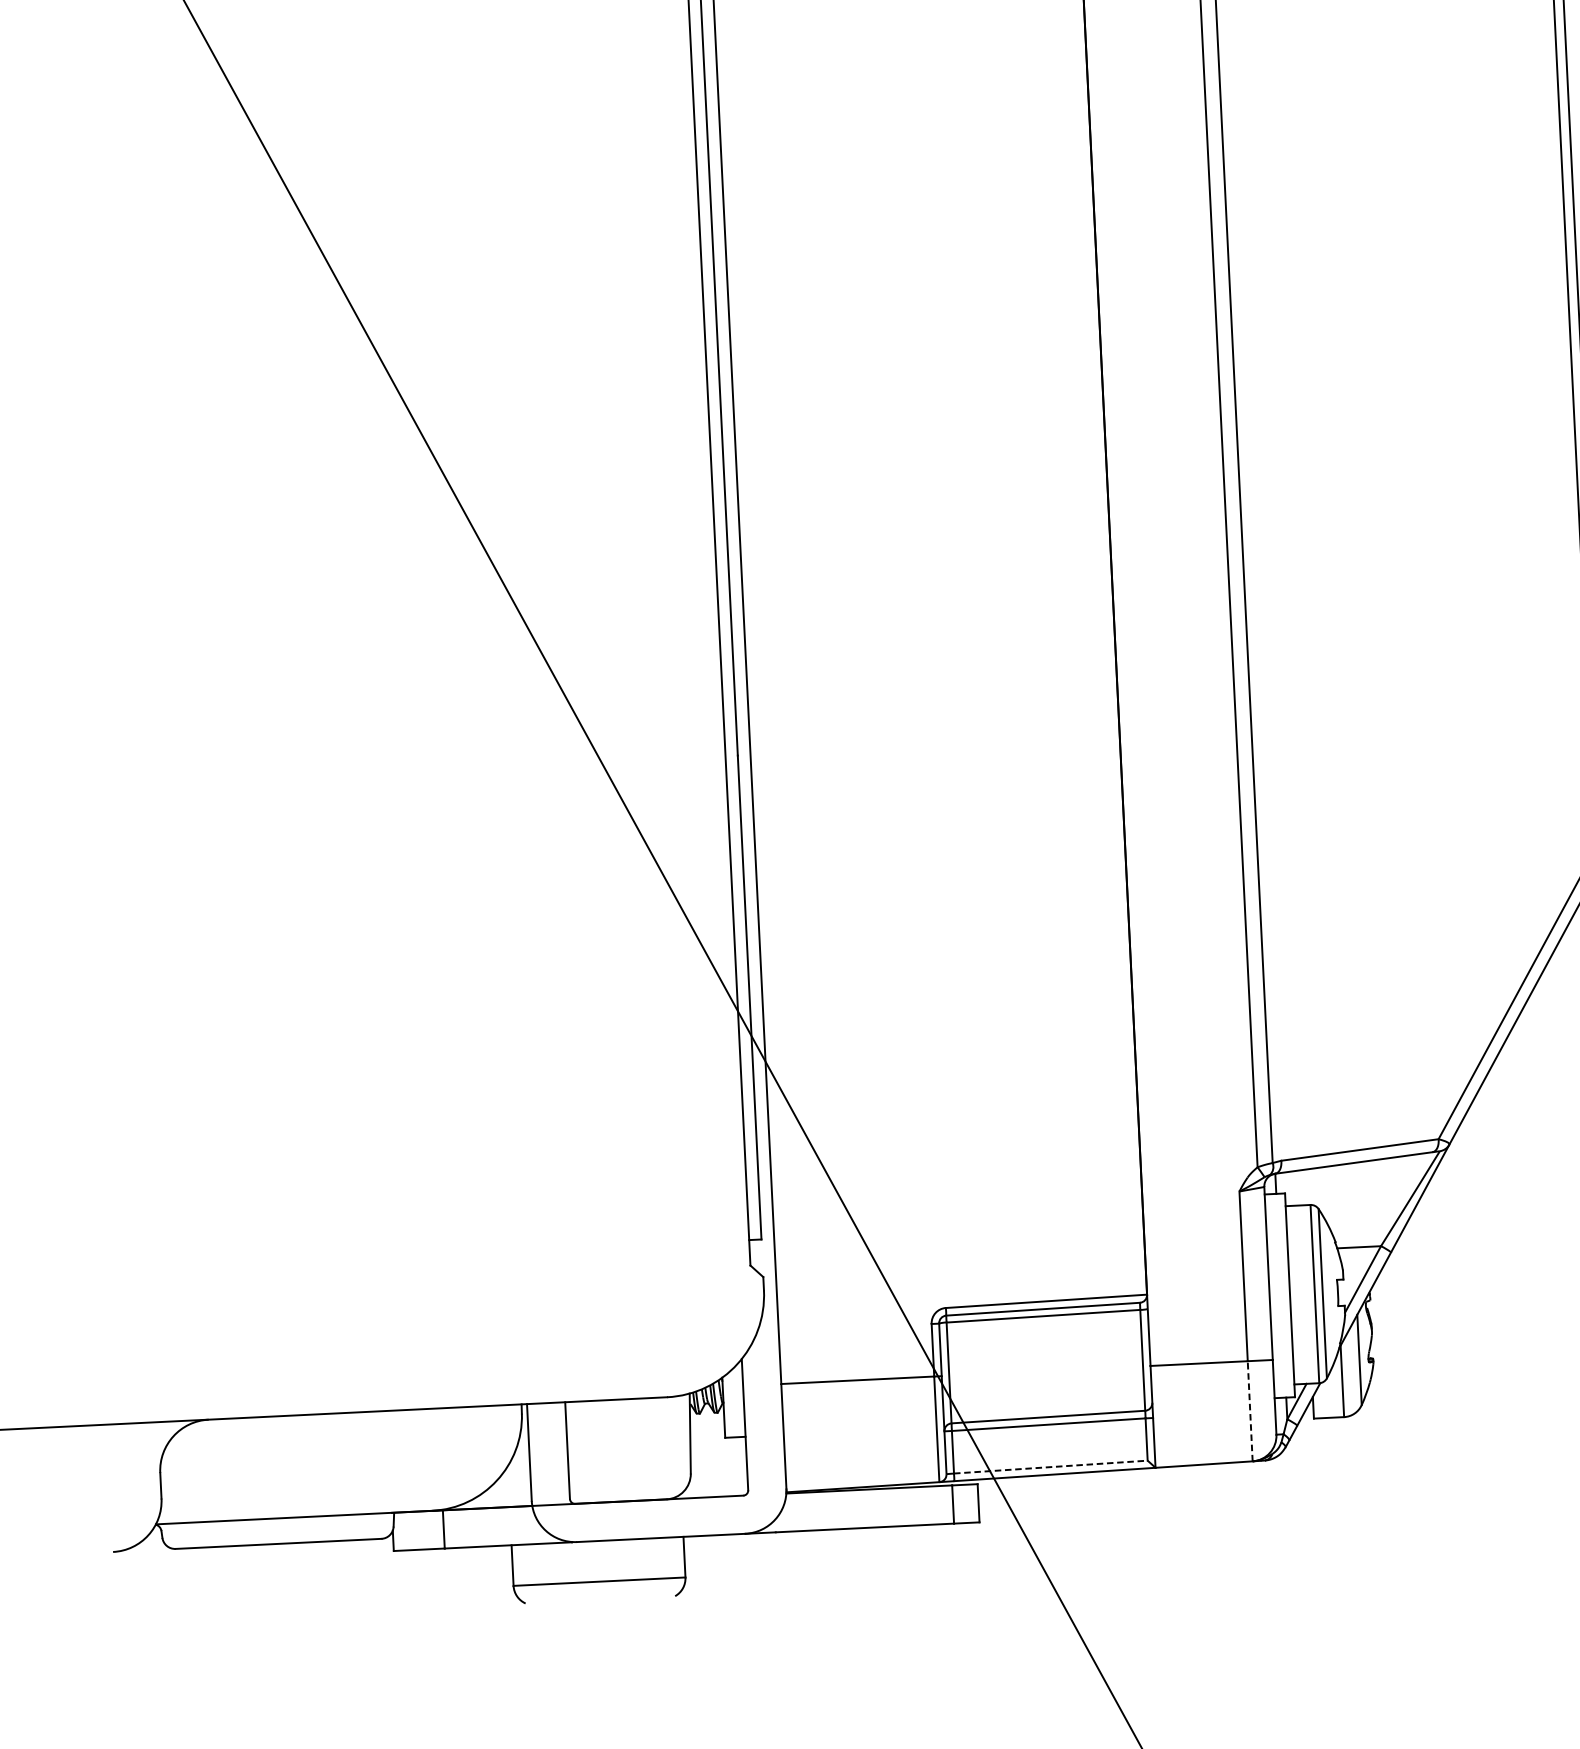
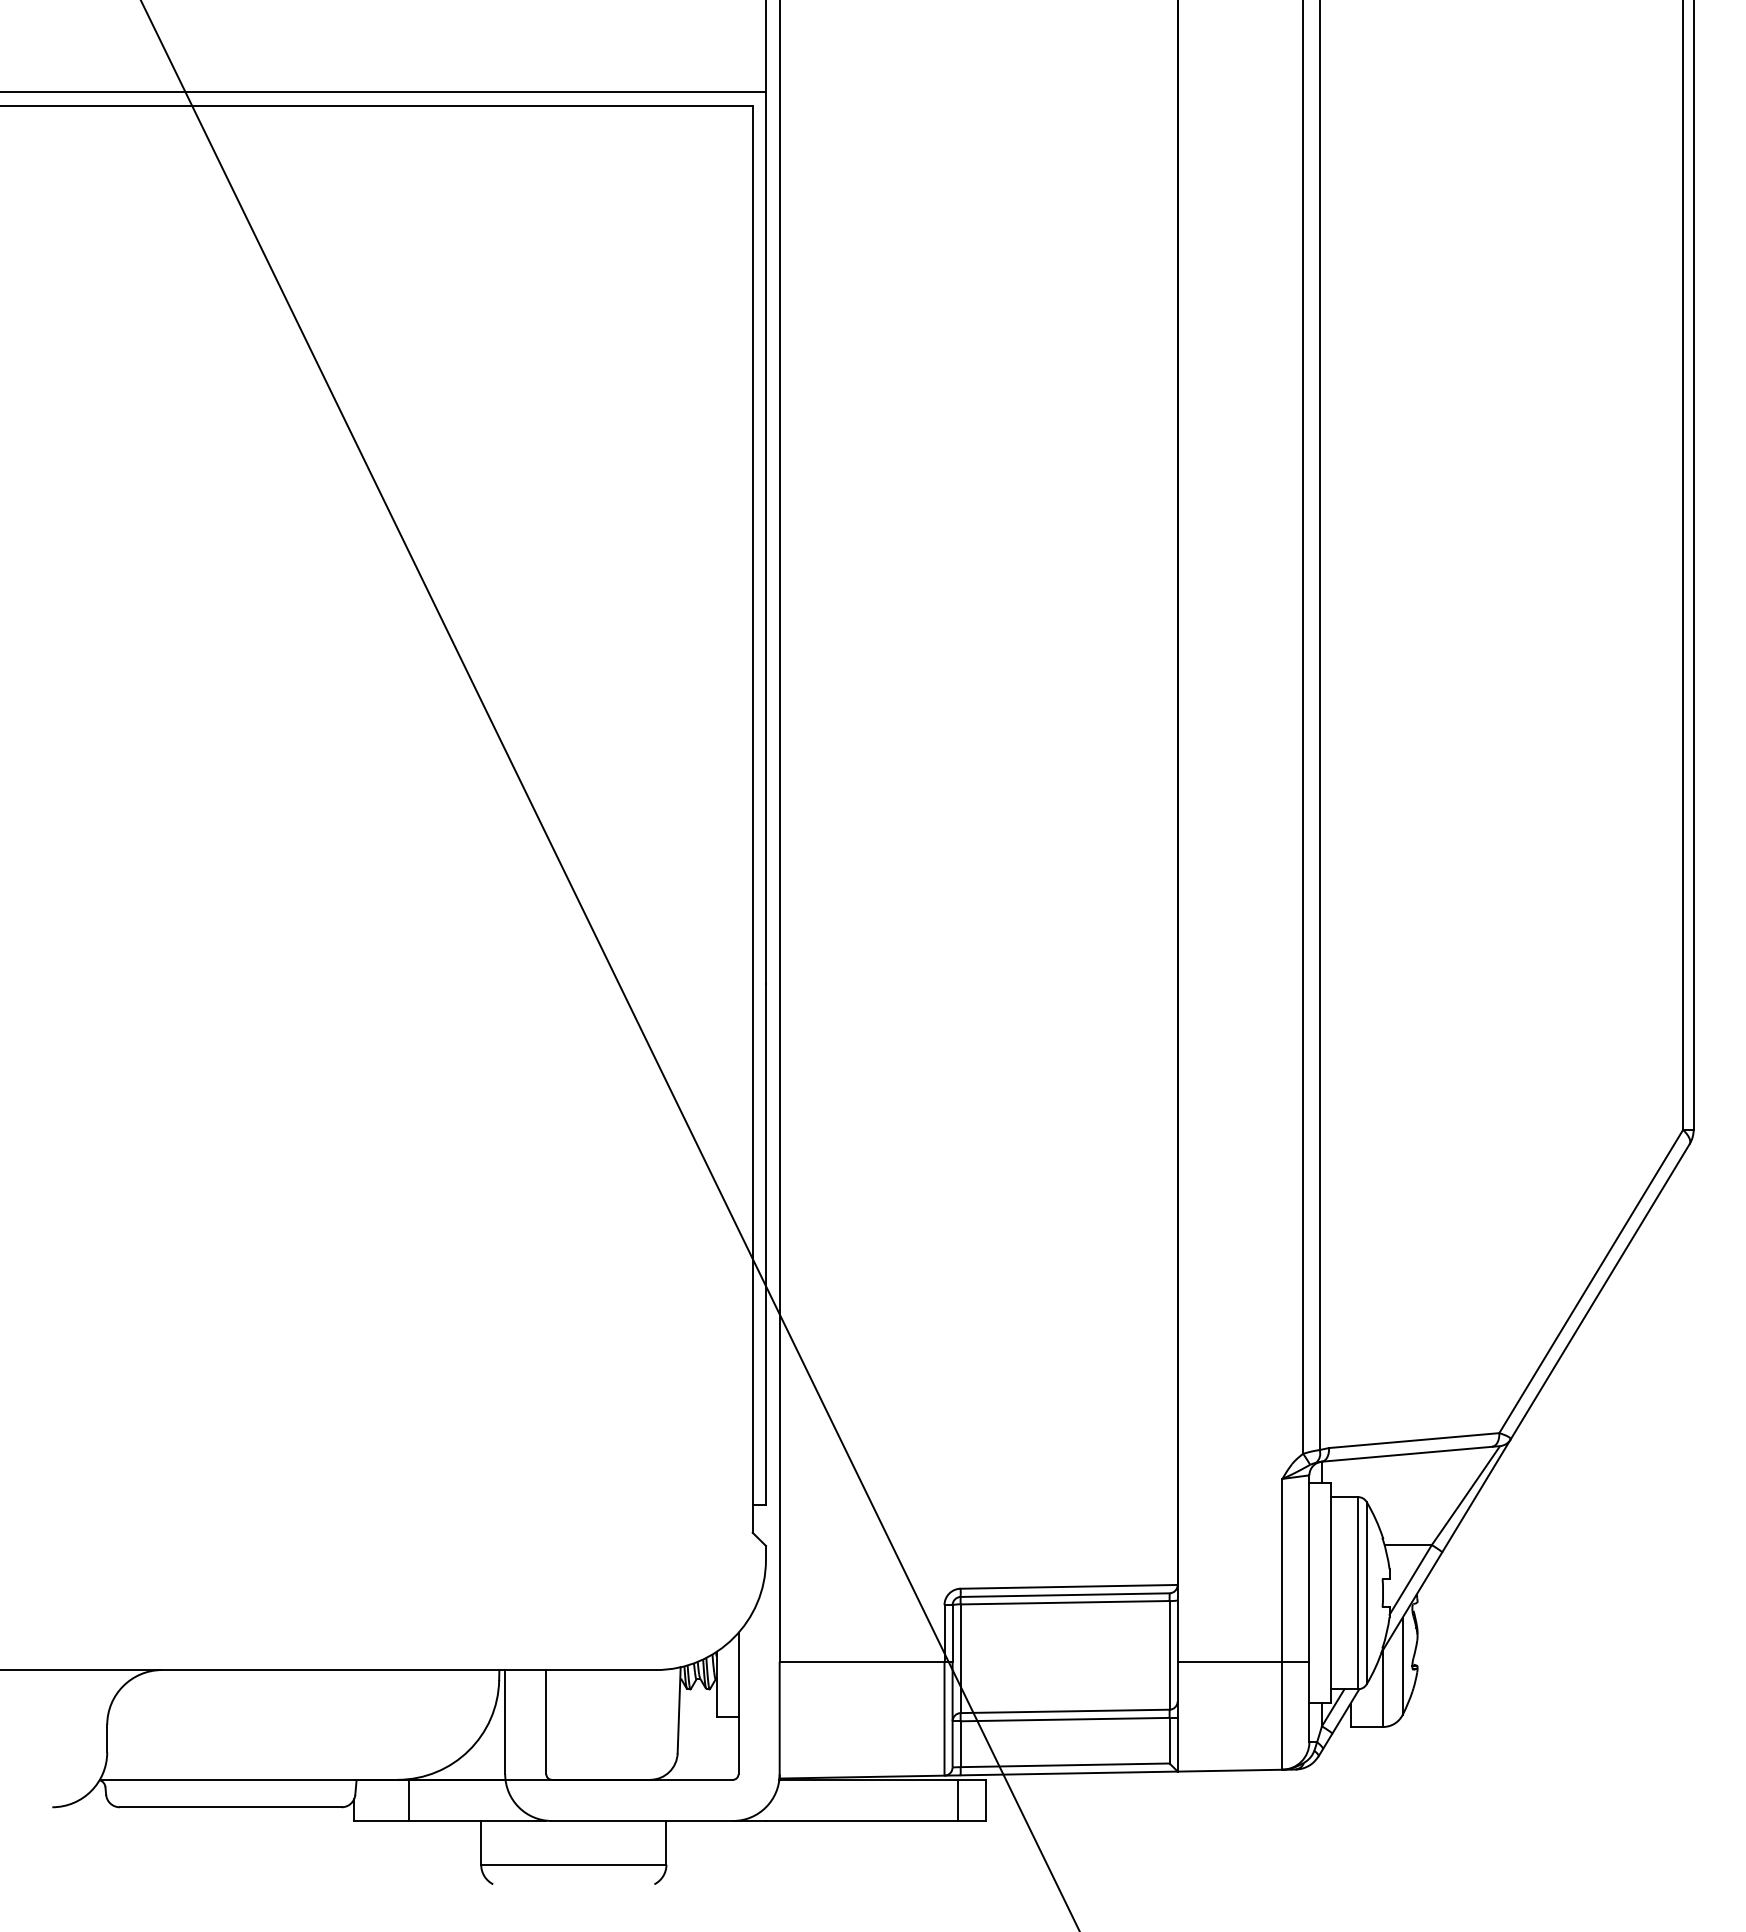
line: (1250, 1411) -> (1282, 1715), dashed -> solid
line: (1051, 1467) -> (1065, 1765), dashed -> solid

